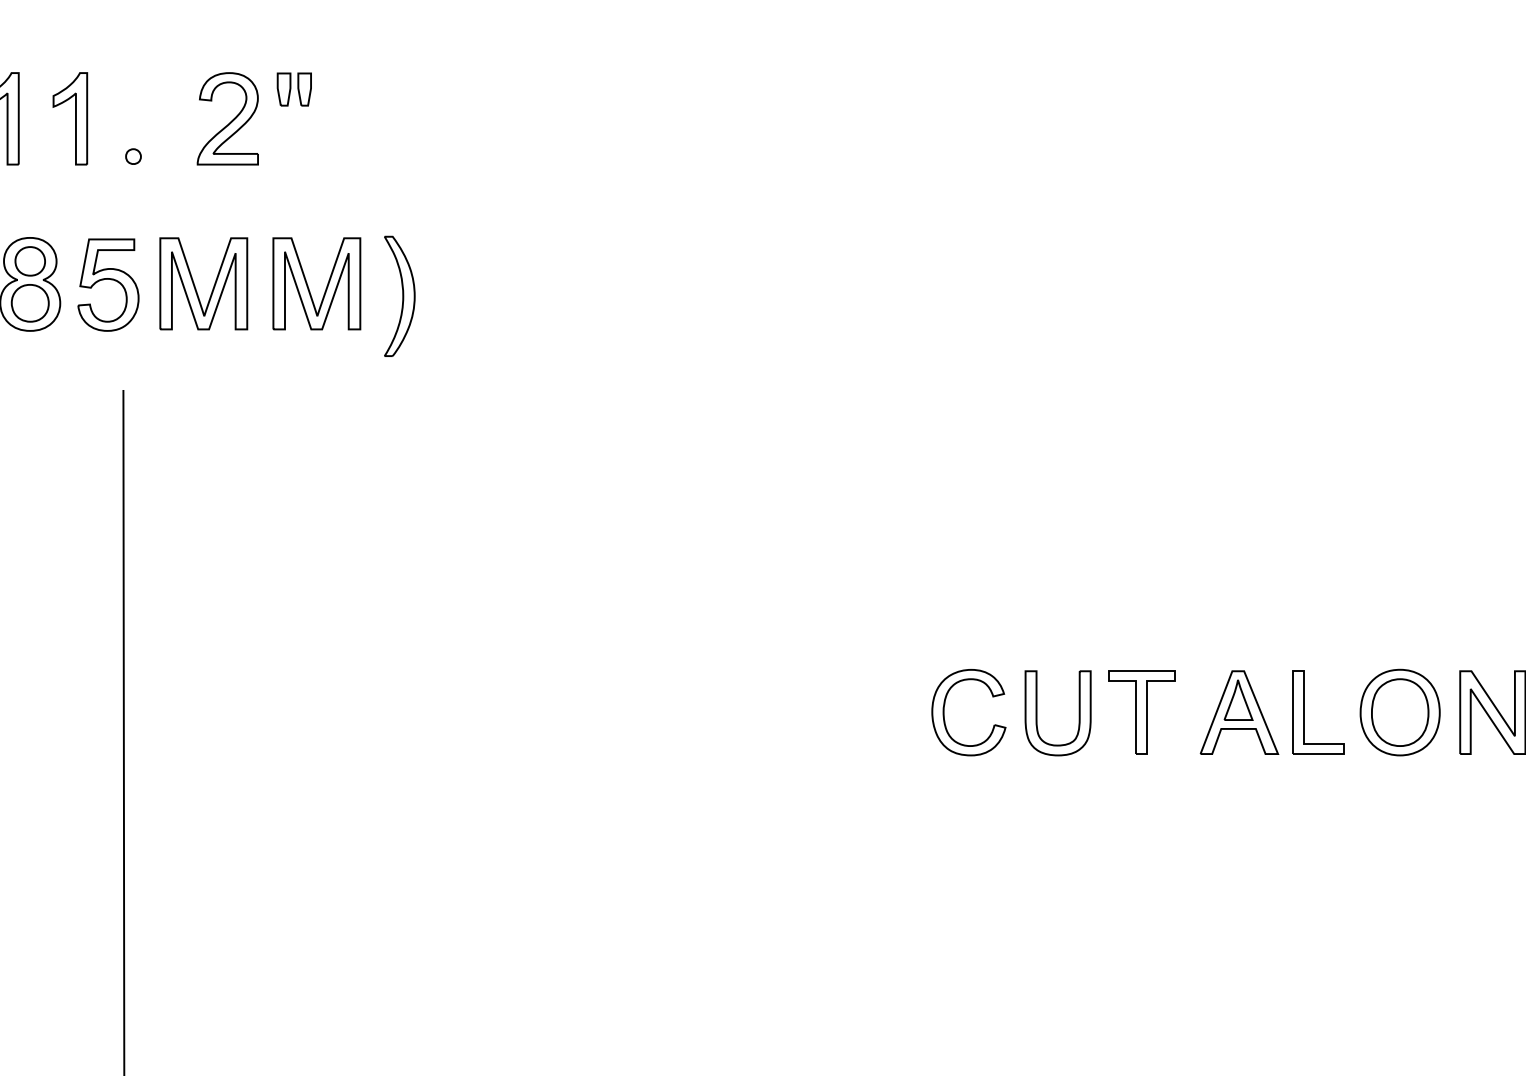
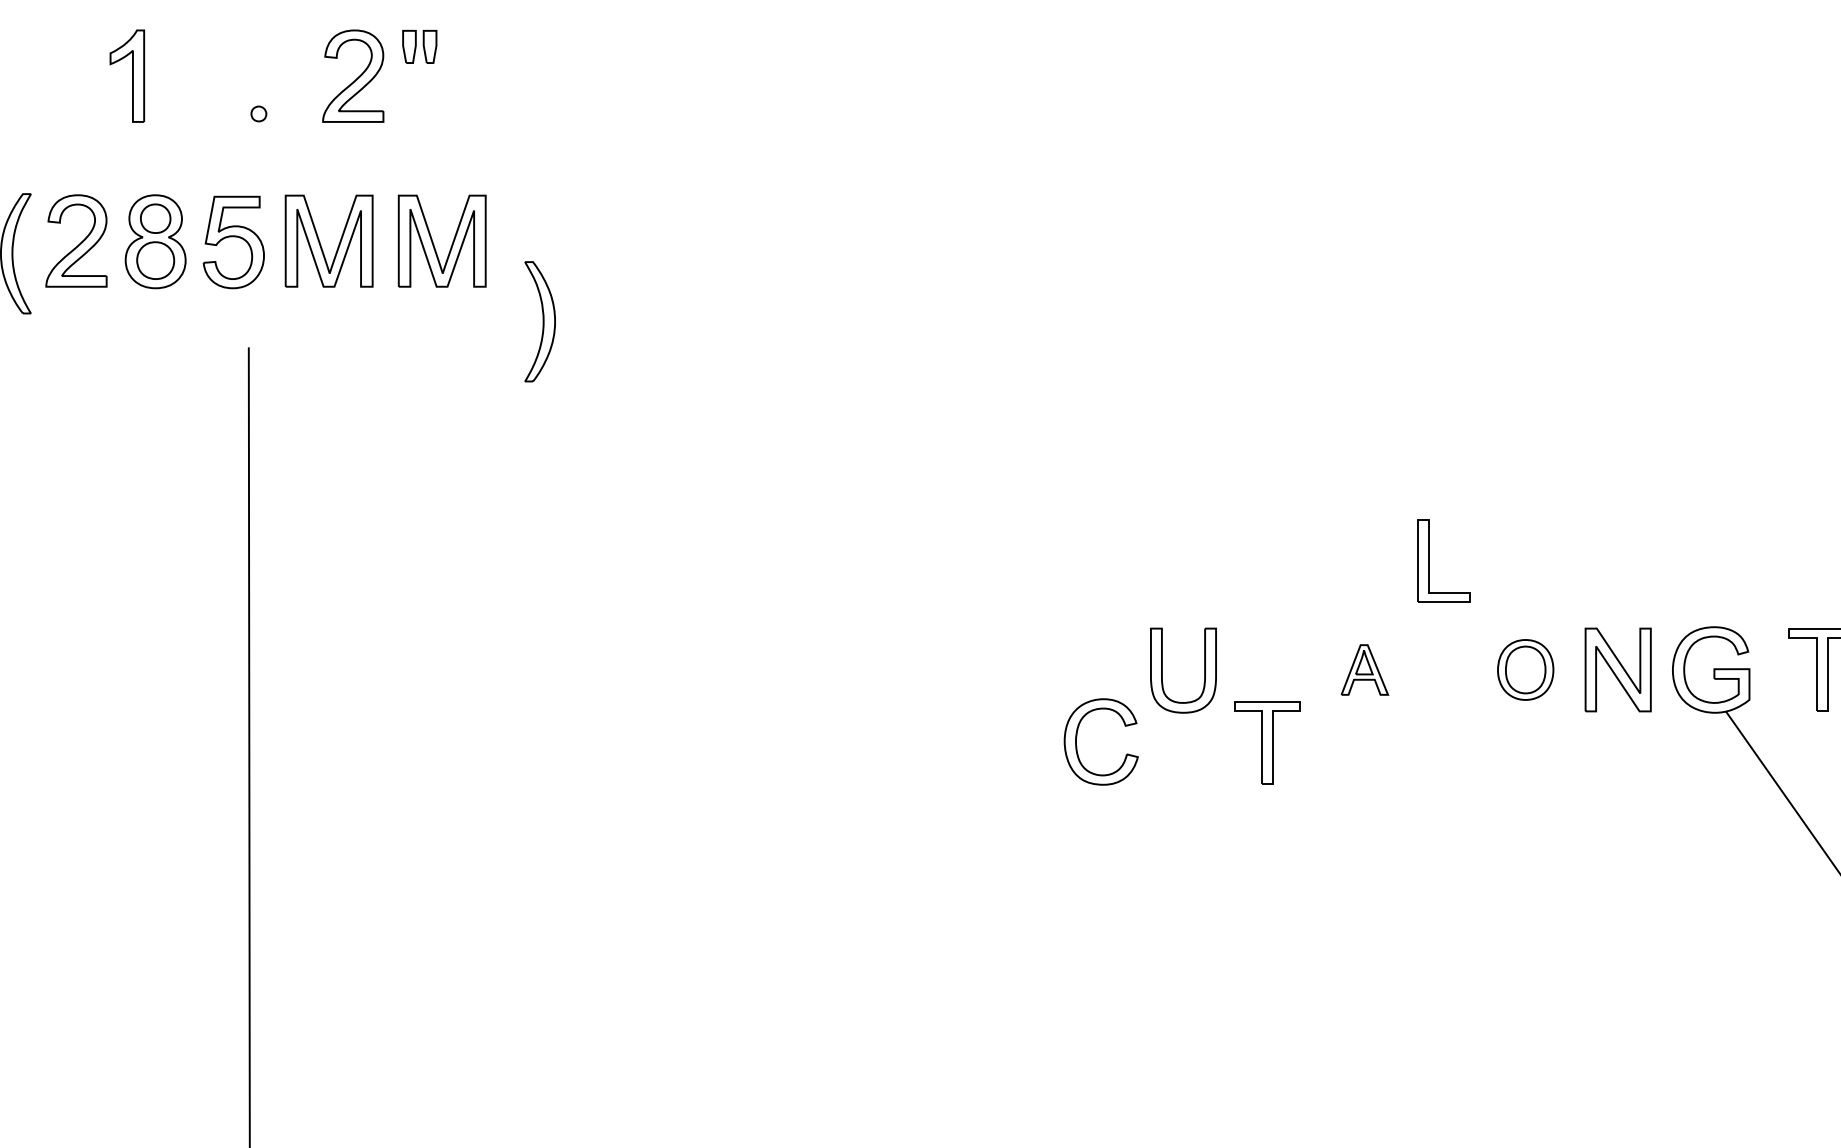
part: (70, 118) -> (195, 75), removed
part: (399, 296) -> (539, 321), moved
part: (945, 707) -> (1077, 736), moved
part: (1142, 712) -> (1267, 742), moved
part: (1239, 712) -> (1364, 669), size x0.6
part: (1304, 712) -> (1429, 560), moved
part: (1400, 712) -> (1525, 669), size x0.7

